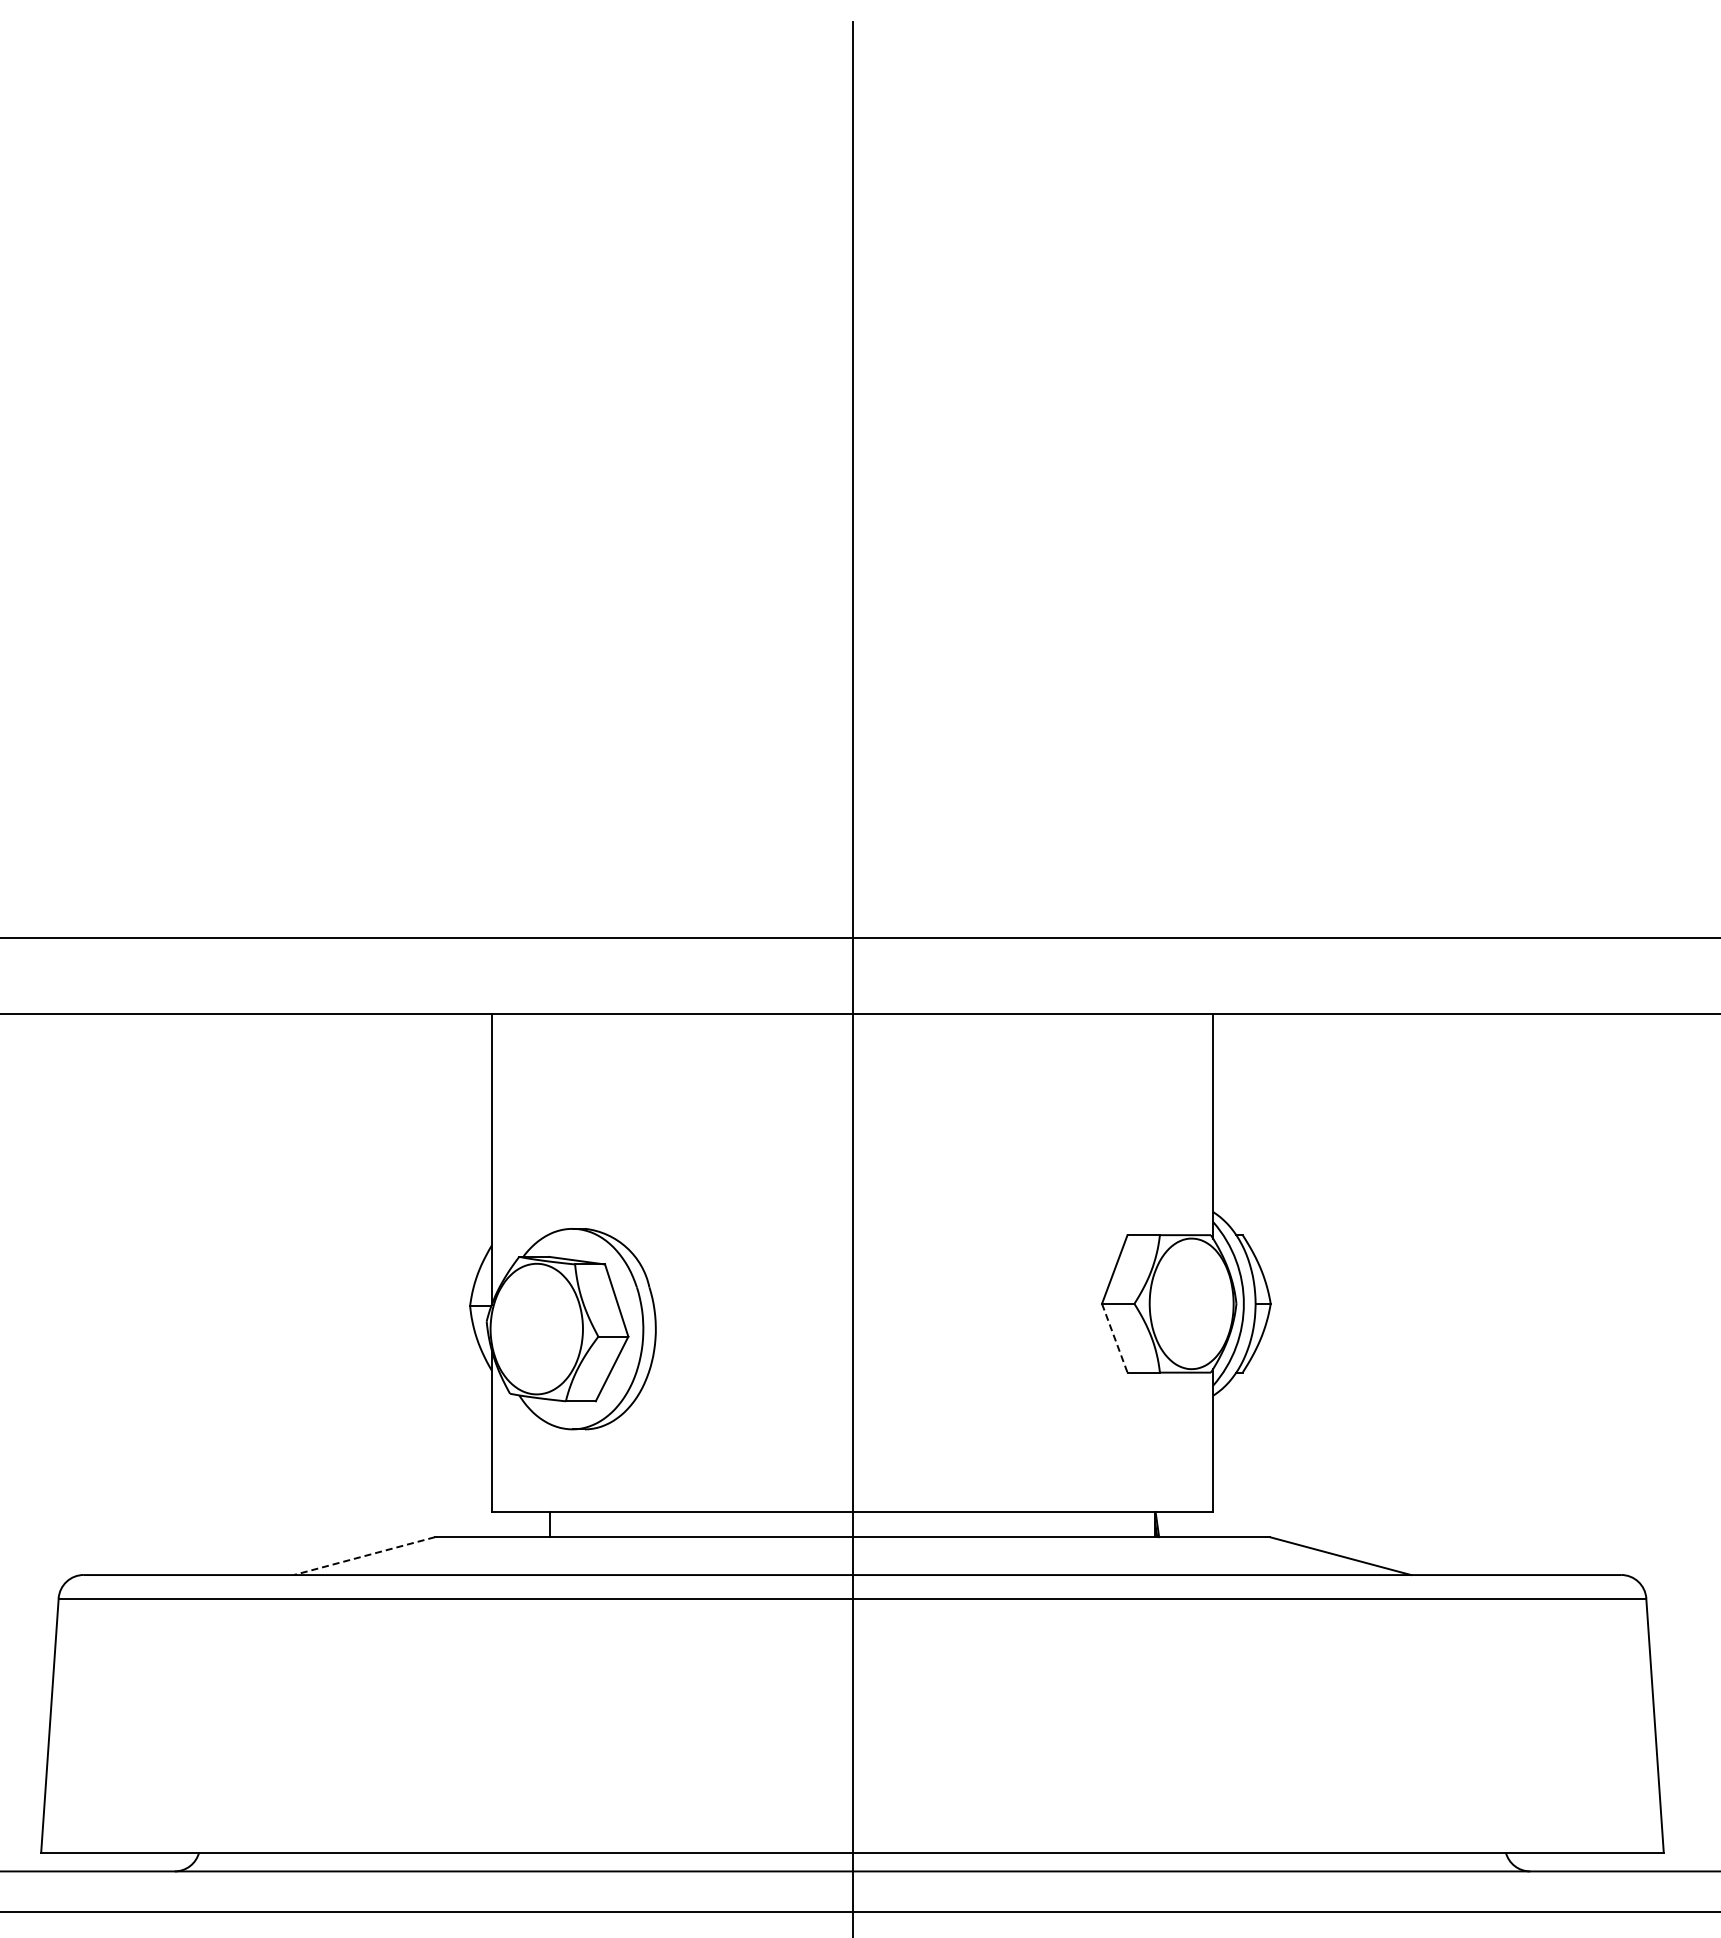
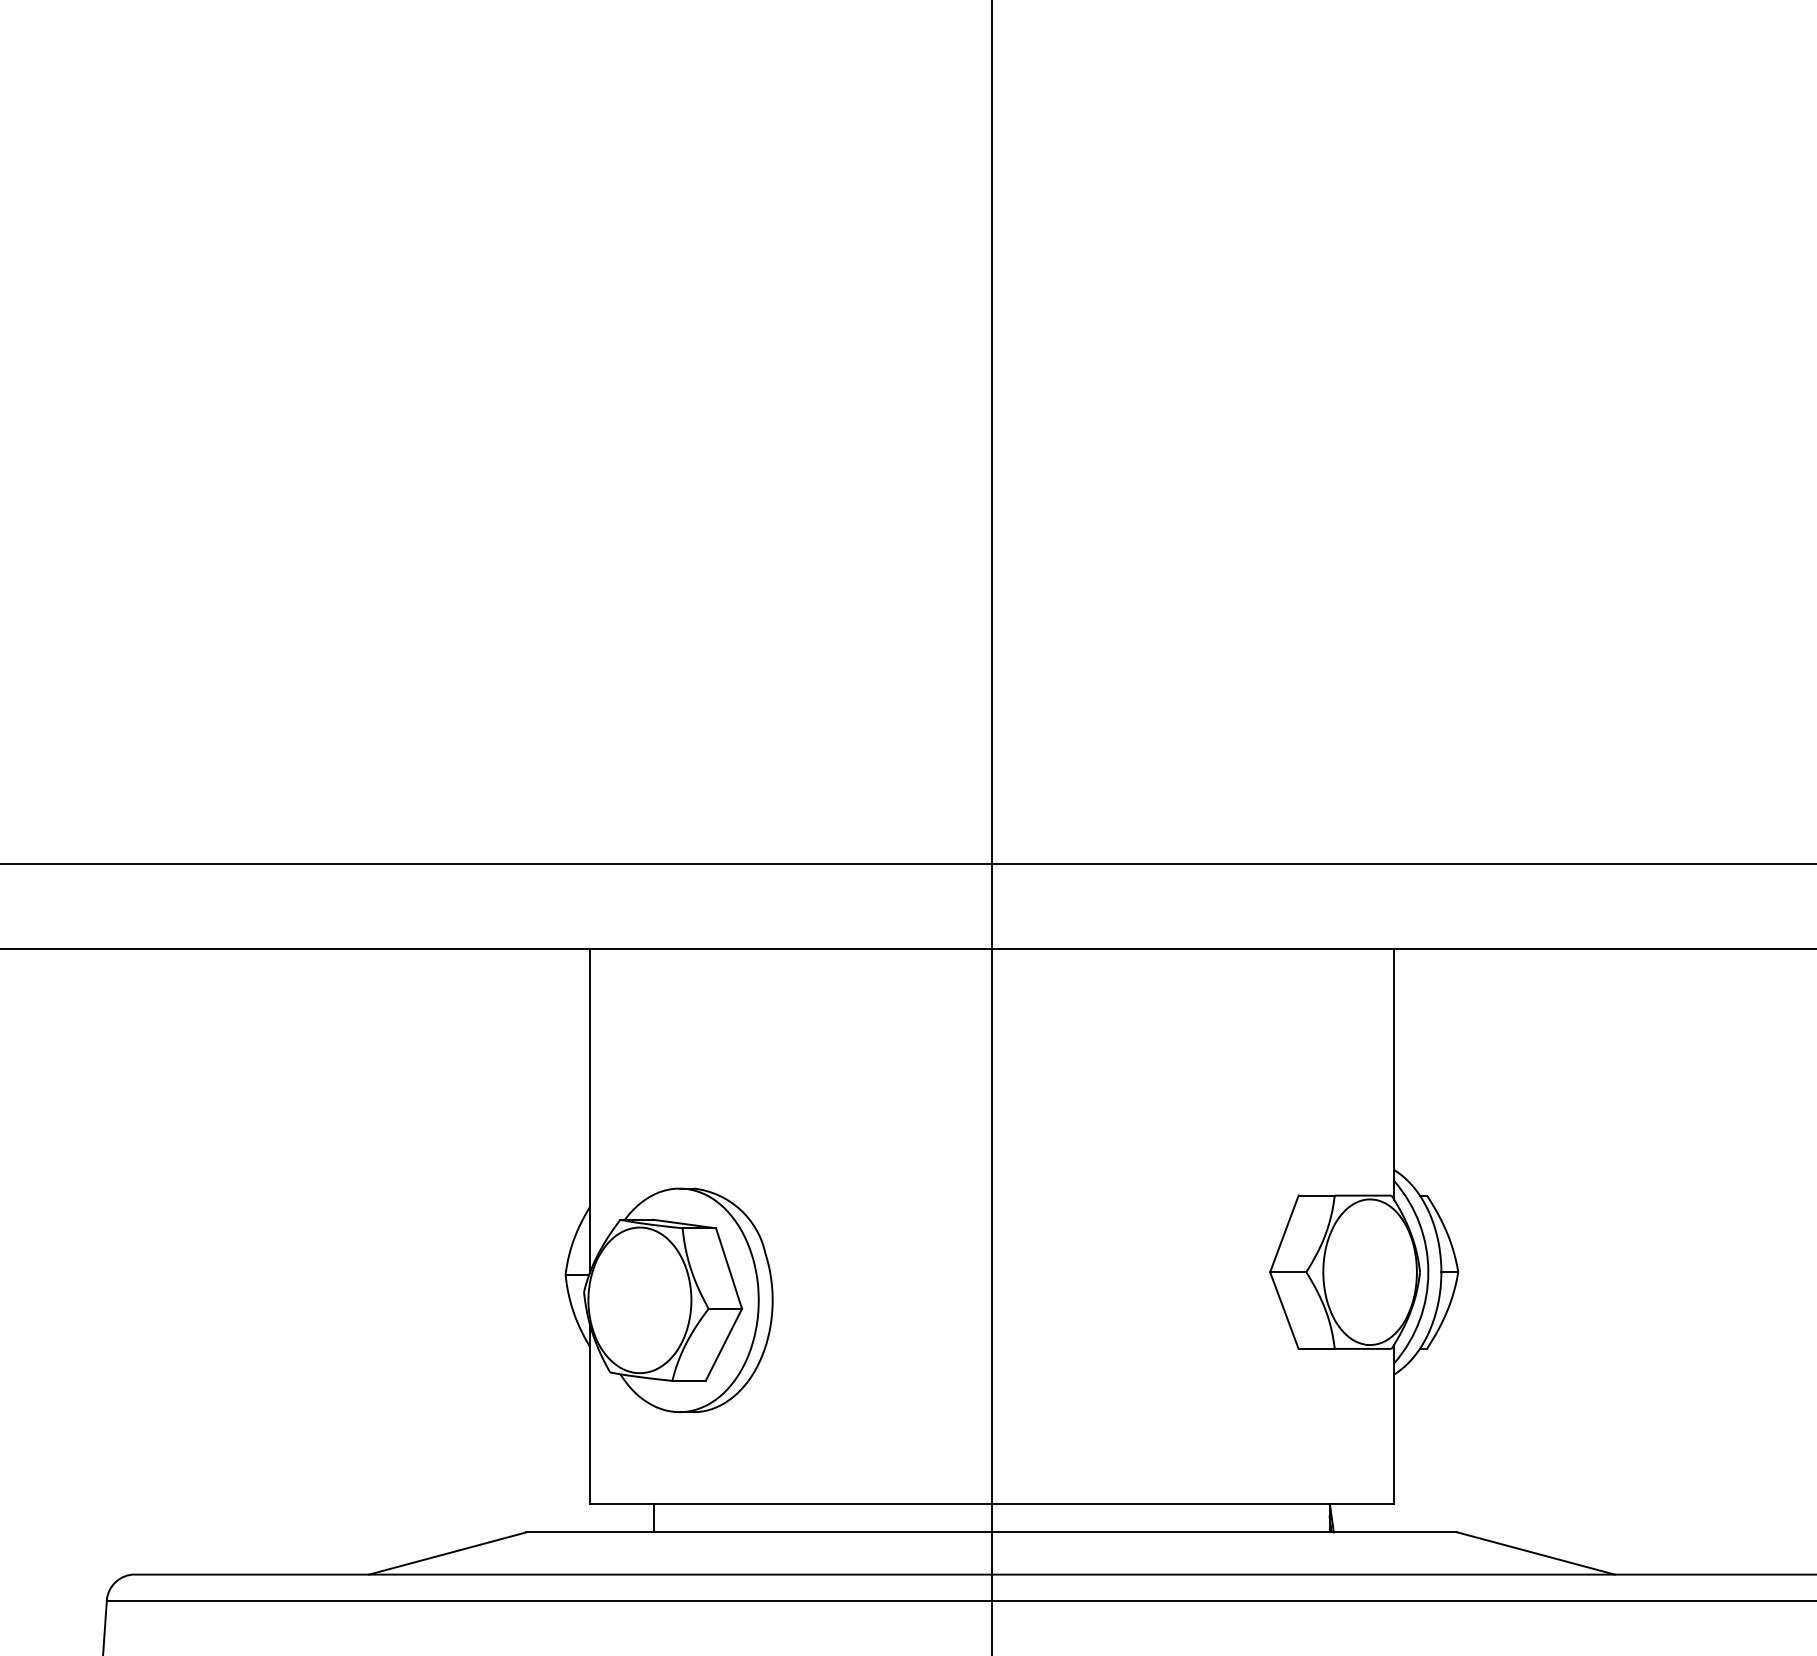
line: (1114, 1338) -> (1284, 1310), dashed -> solid
line: (363, 1556) -> (446, 1553), dashed -> solid

